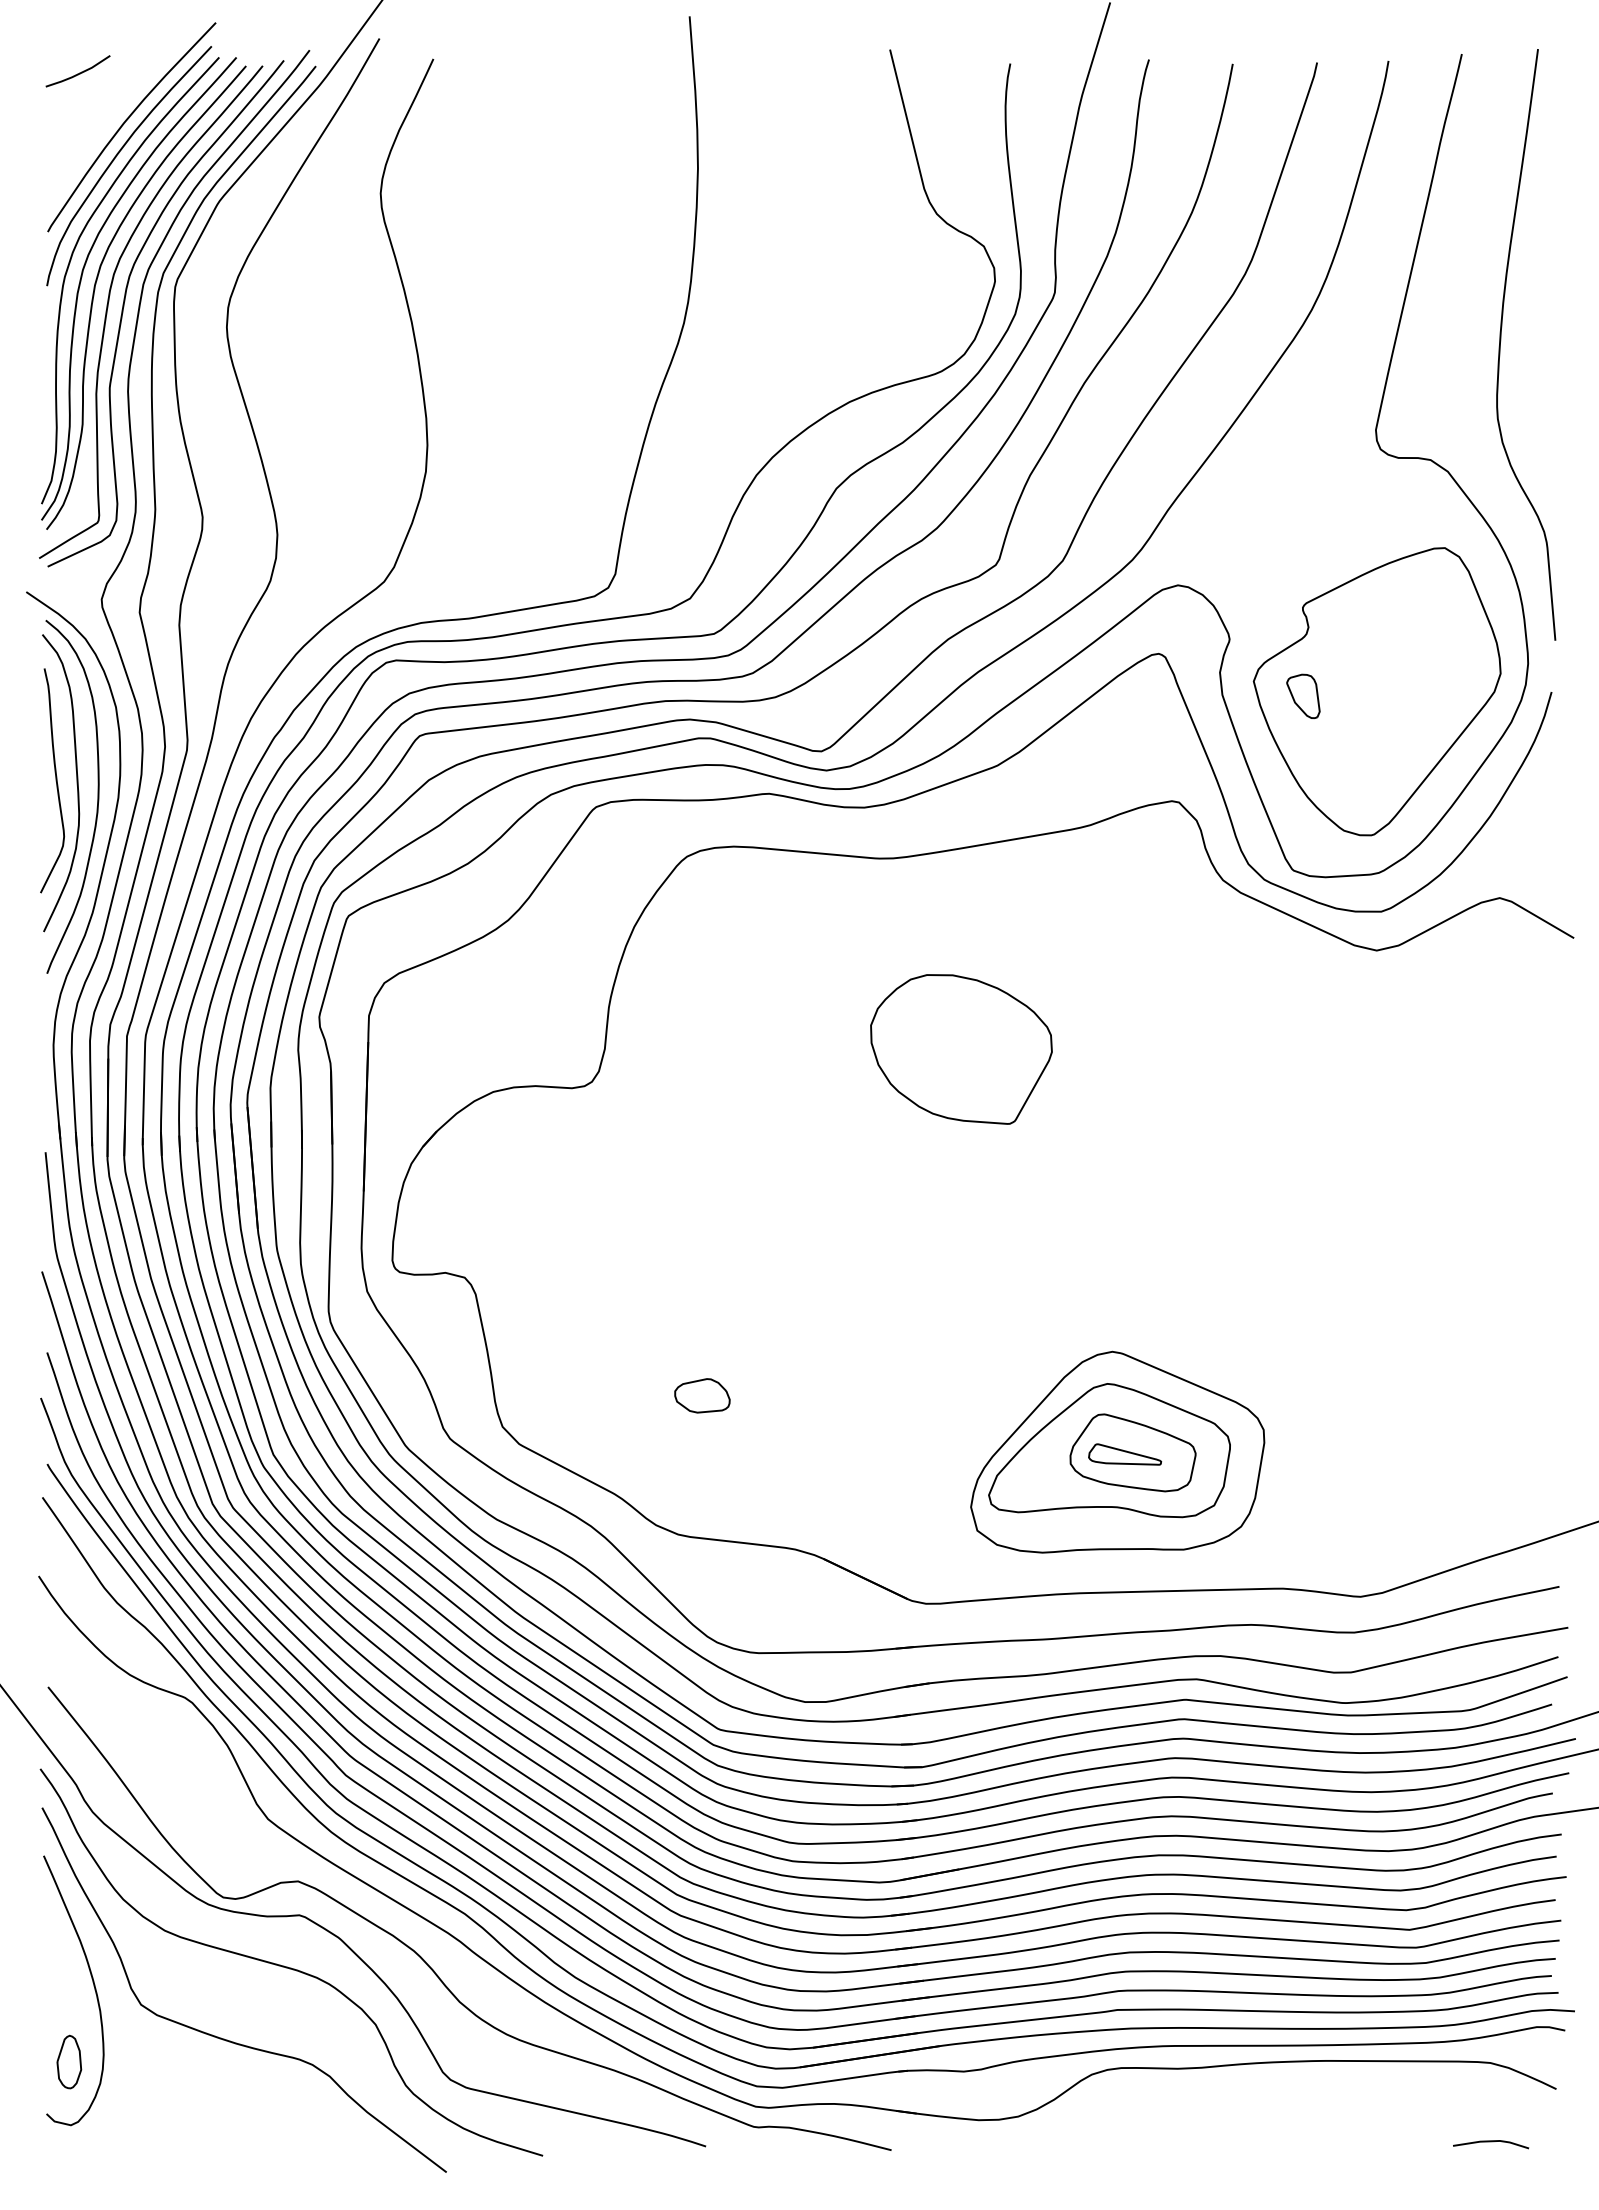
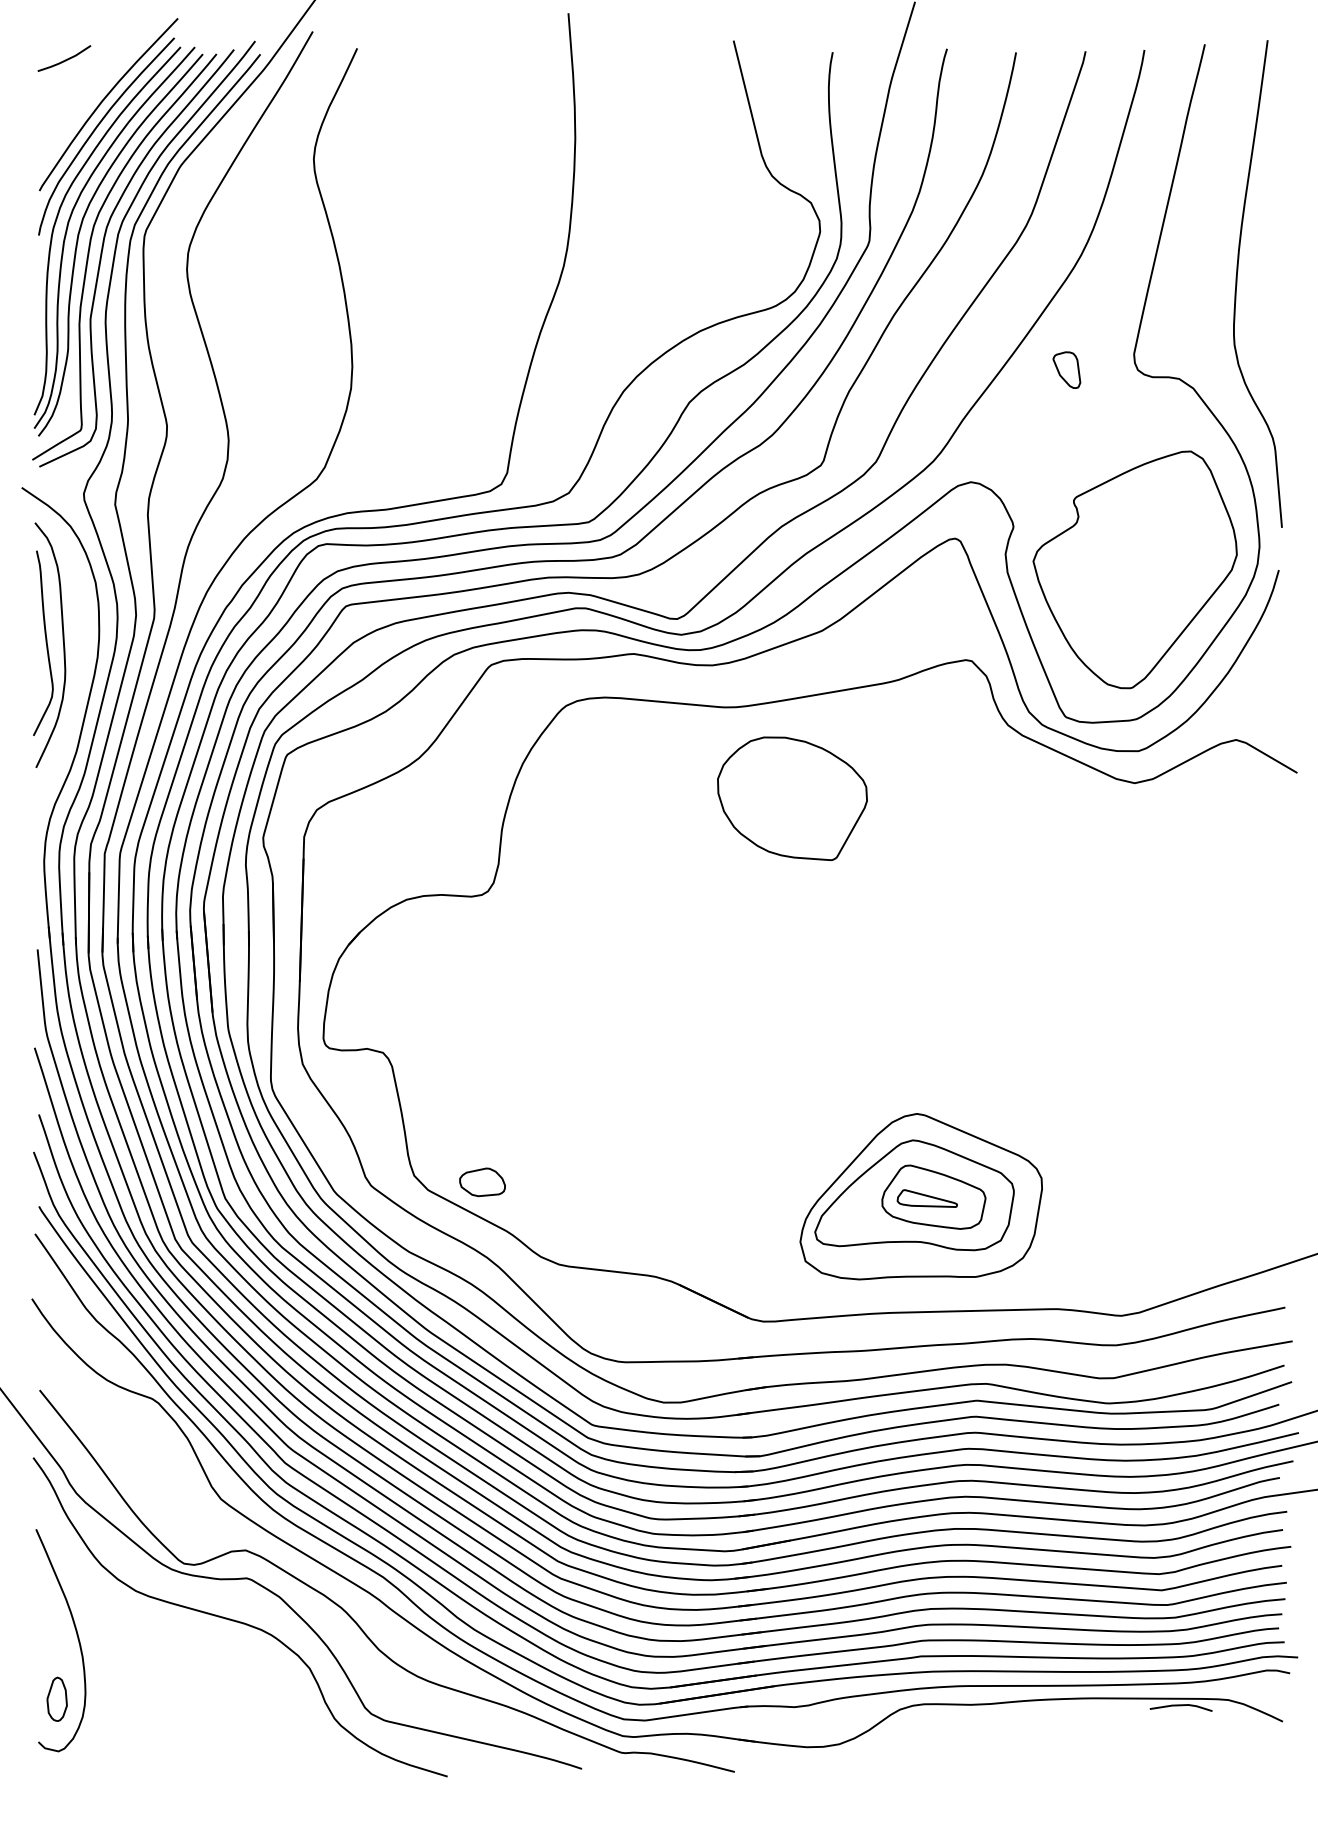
part: (1303, 695) -> (1066, 369), moved
curve: (97, 796) -> (80, 656), removed
part: (961, 1049) -> (792, 798), moved
part: (702, 1395) -> (482, 1182), moved
curve: (227, 2039) -> (187, 1680), removed
line: (1491, 2142) -> (1181, 1706), moved

